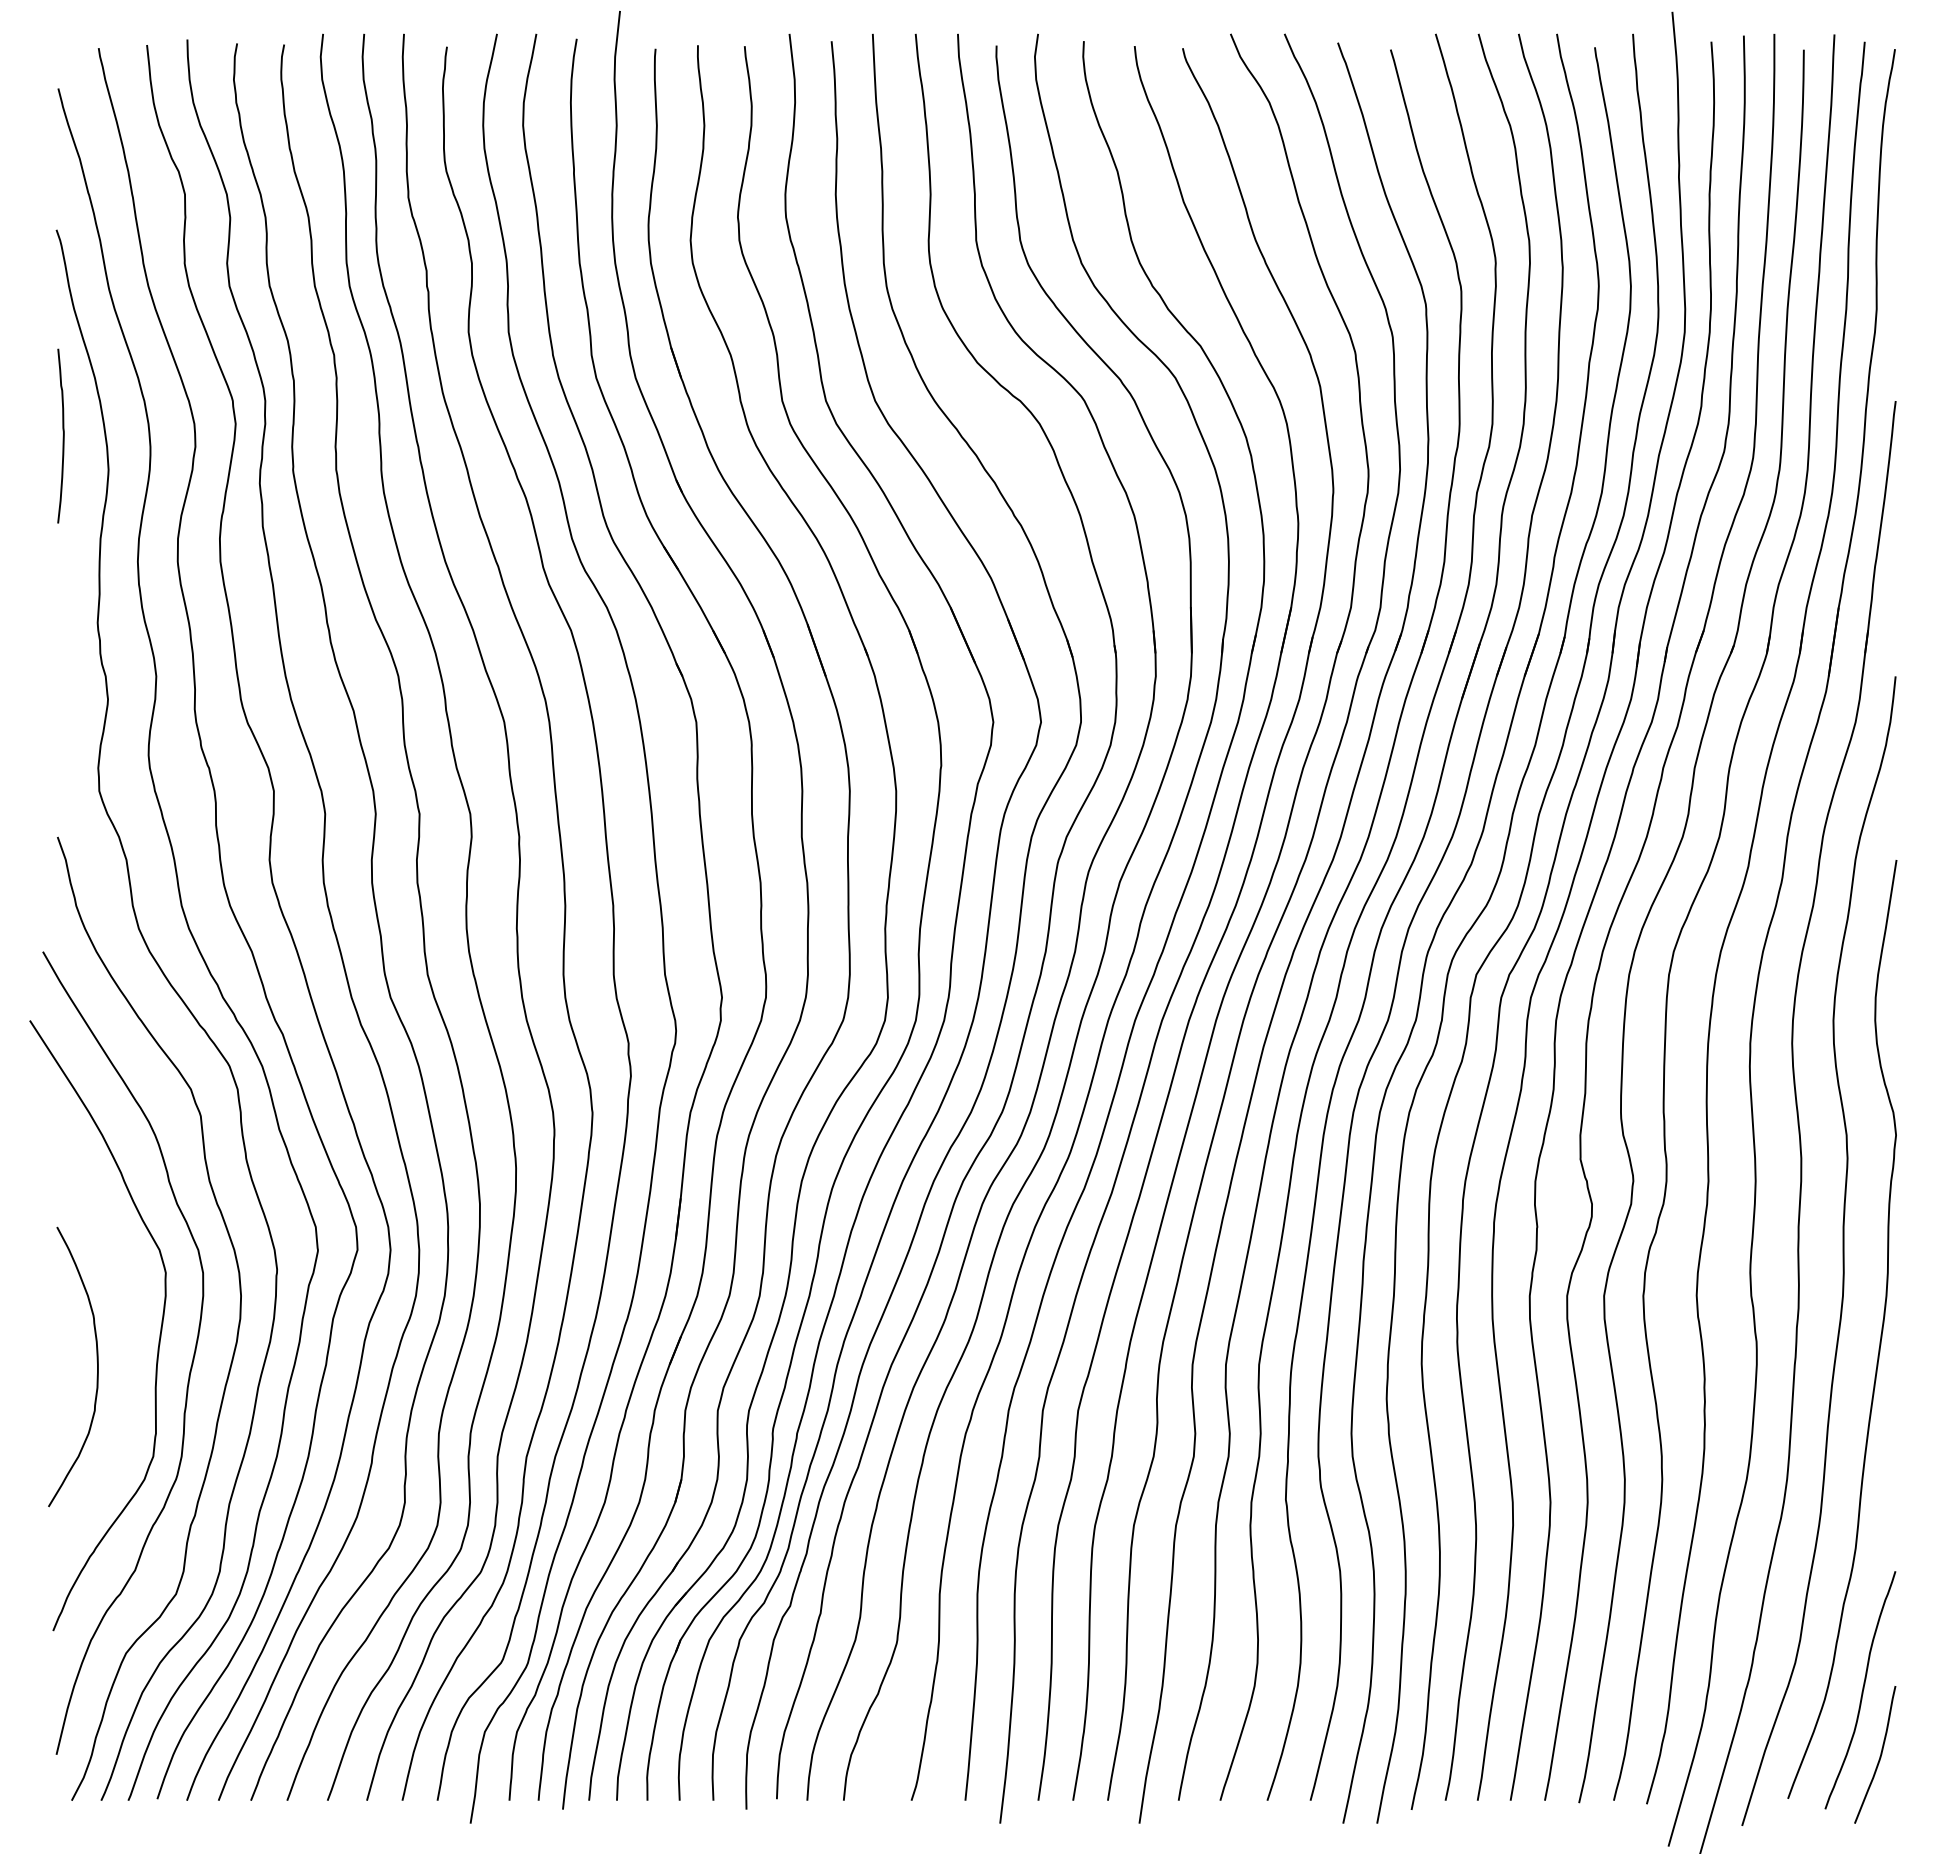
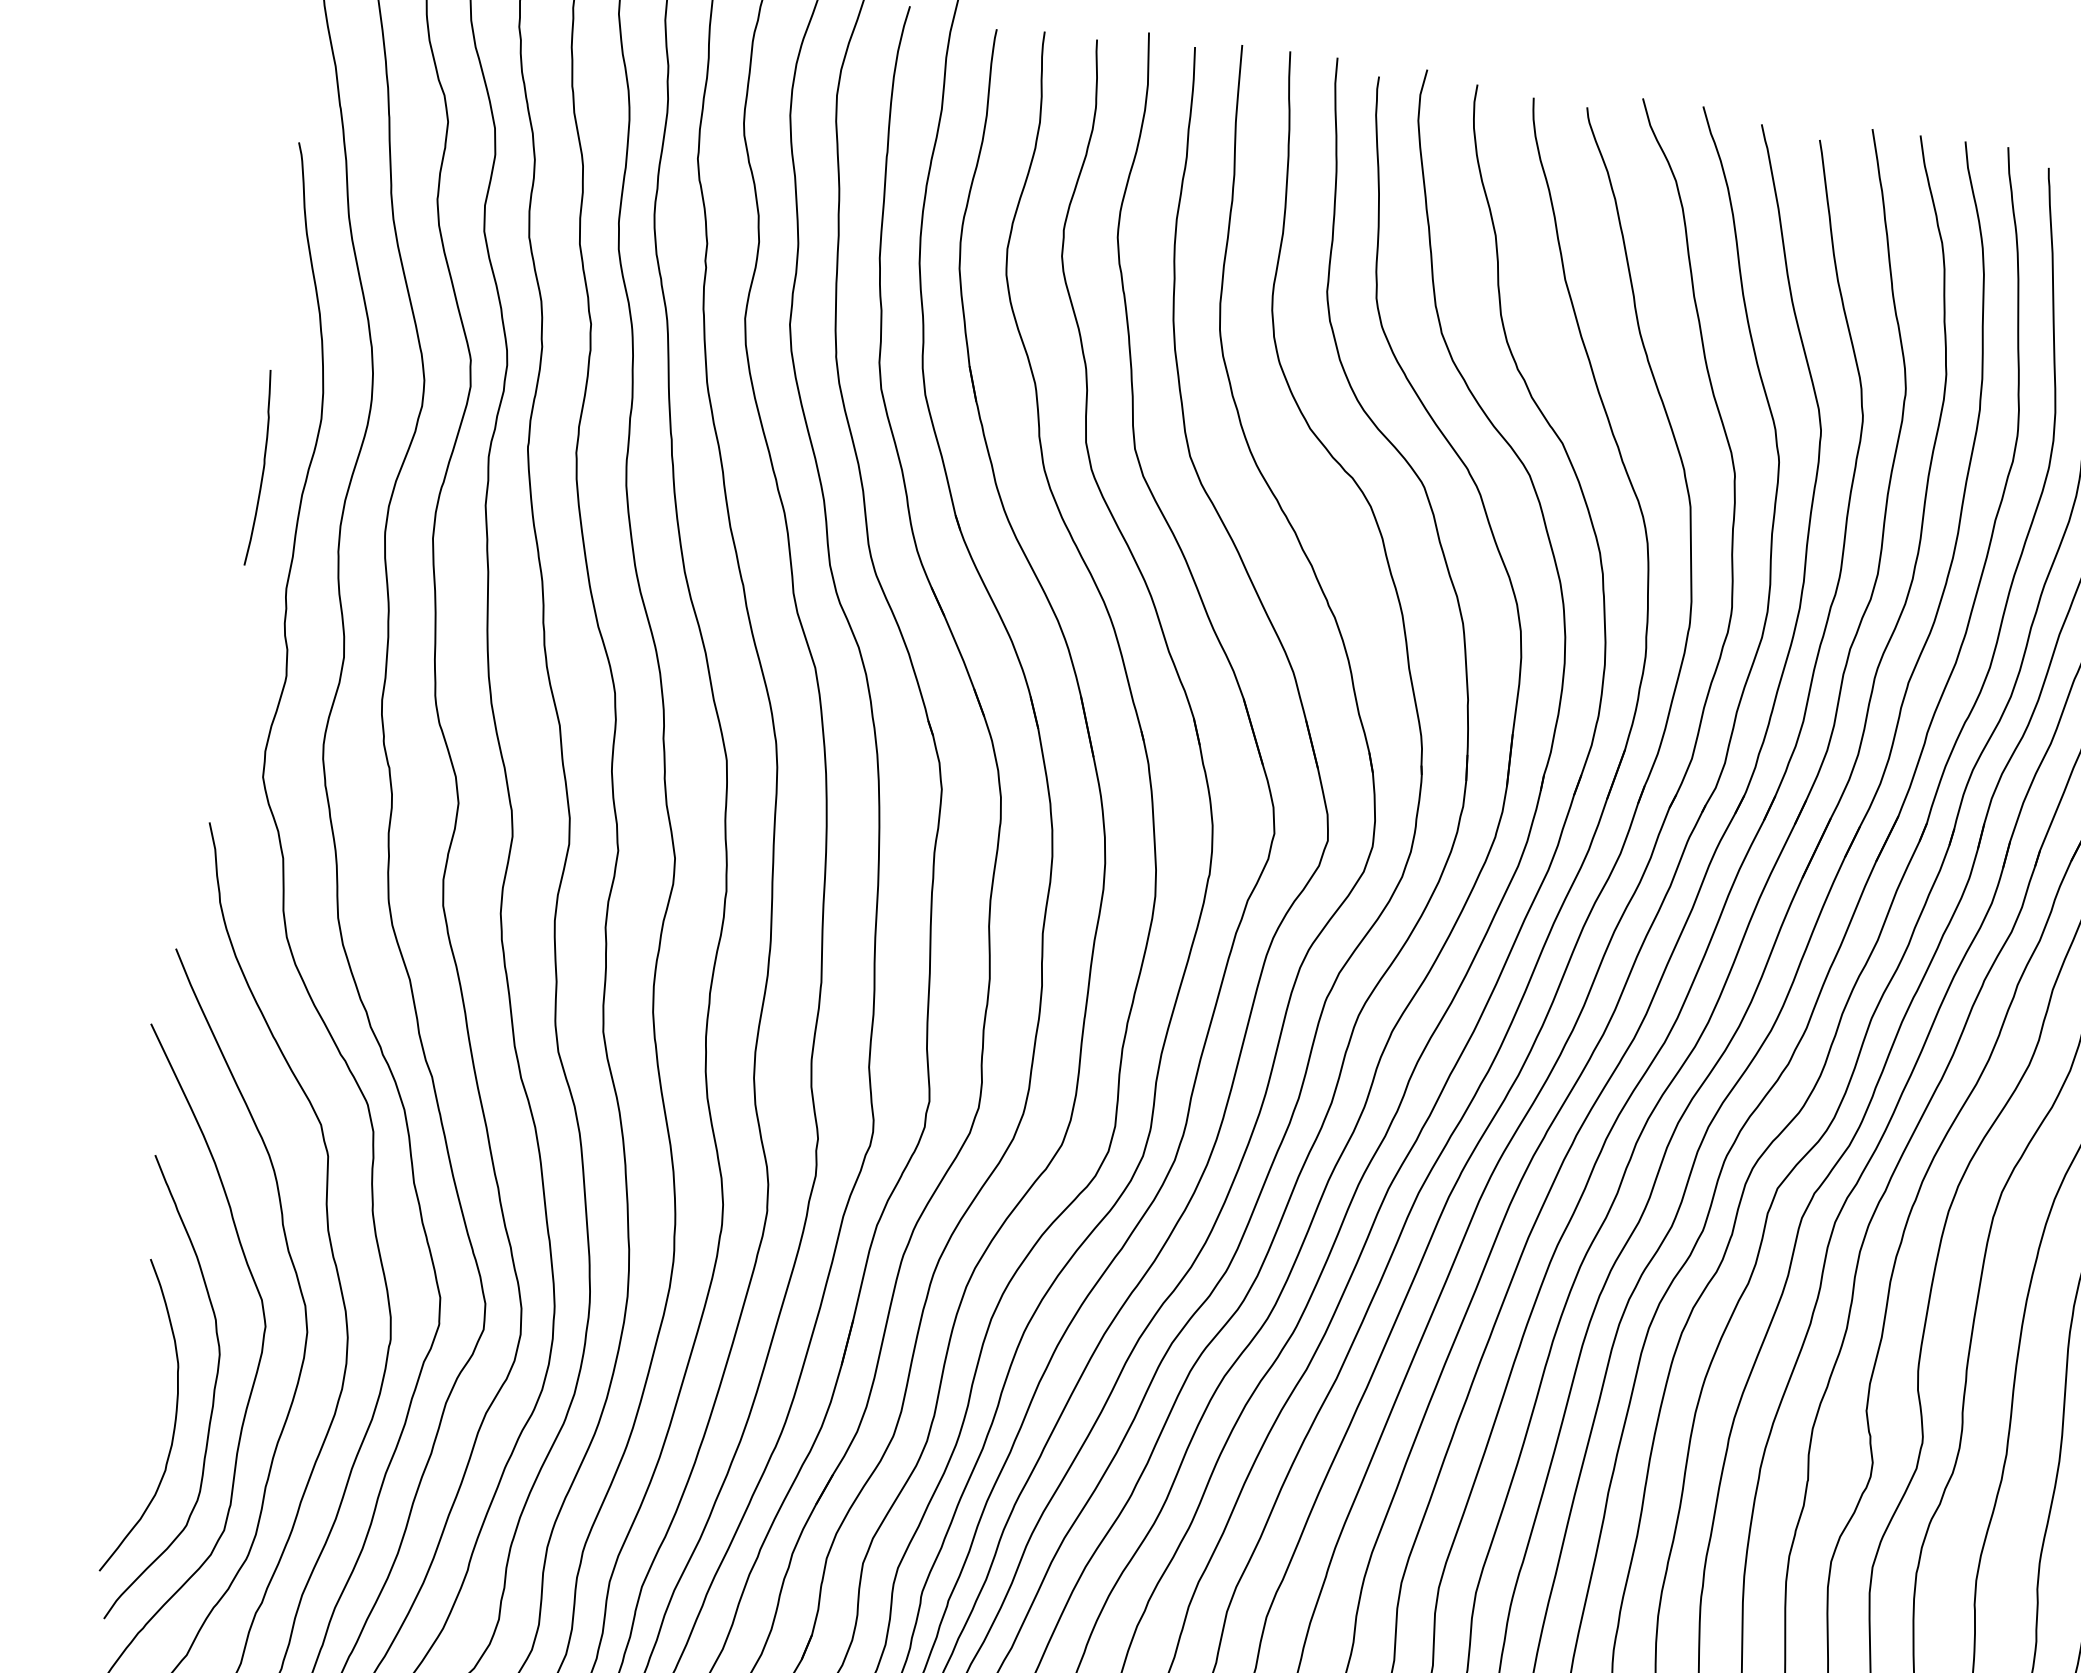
curve: (62, 436) -> (262, 468), moved
curve: (127, 1341) -> (212, 1397), added

